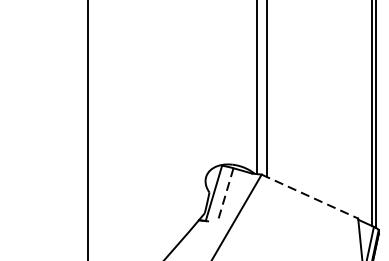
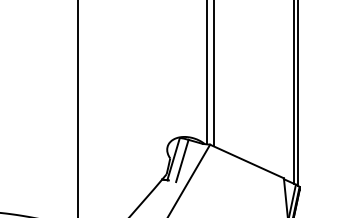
line: (225, 195) -> (182, 160), dashed -> solid
line: (310, 196) -> (247, 161), dashed -> solid

